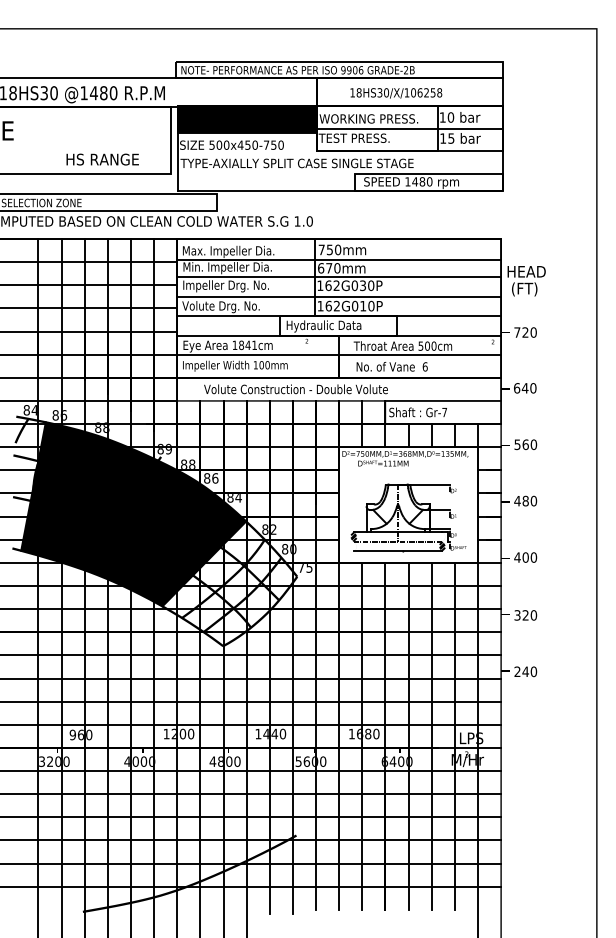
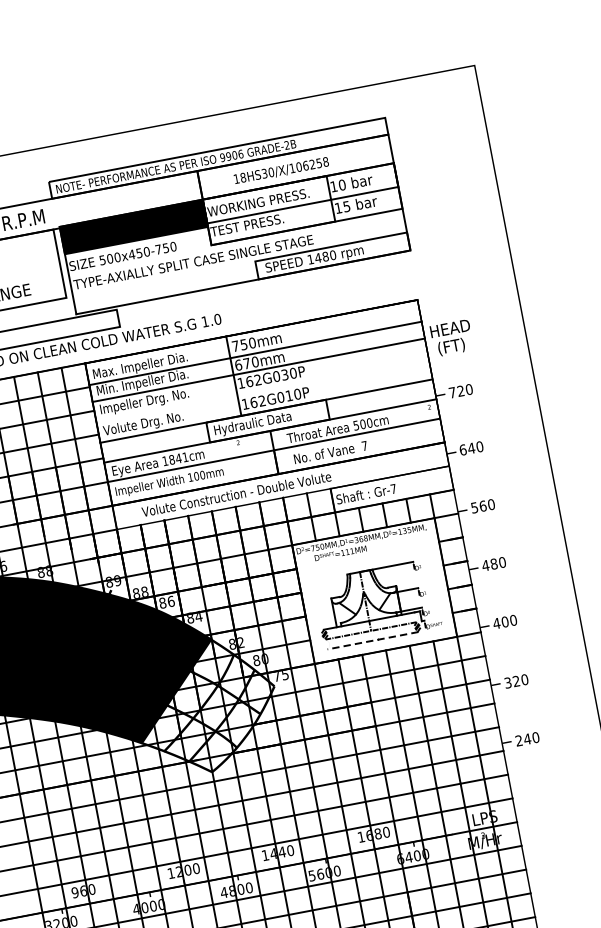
line: (339, 296) -> (262, 390), removed
text: (424, 366) -> (363, 445), 6 -> 7
line: (397, 551) -> (372, 640), solid -> dashed

